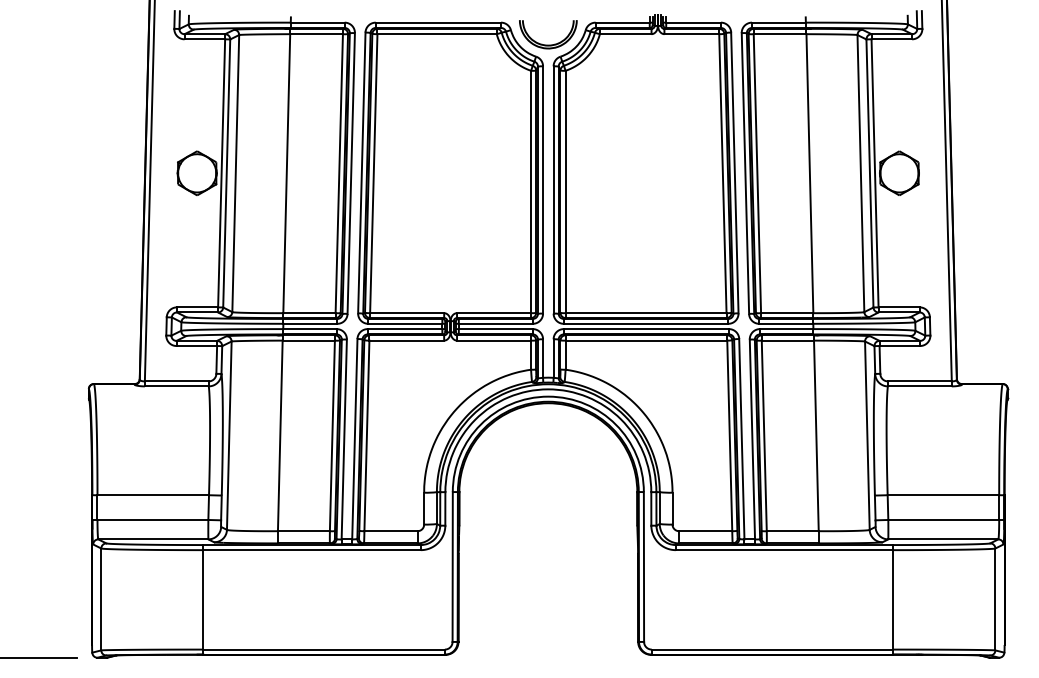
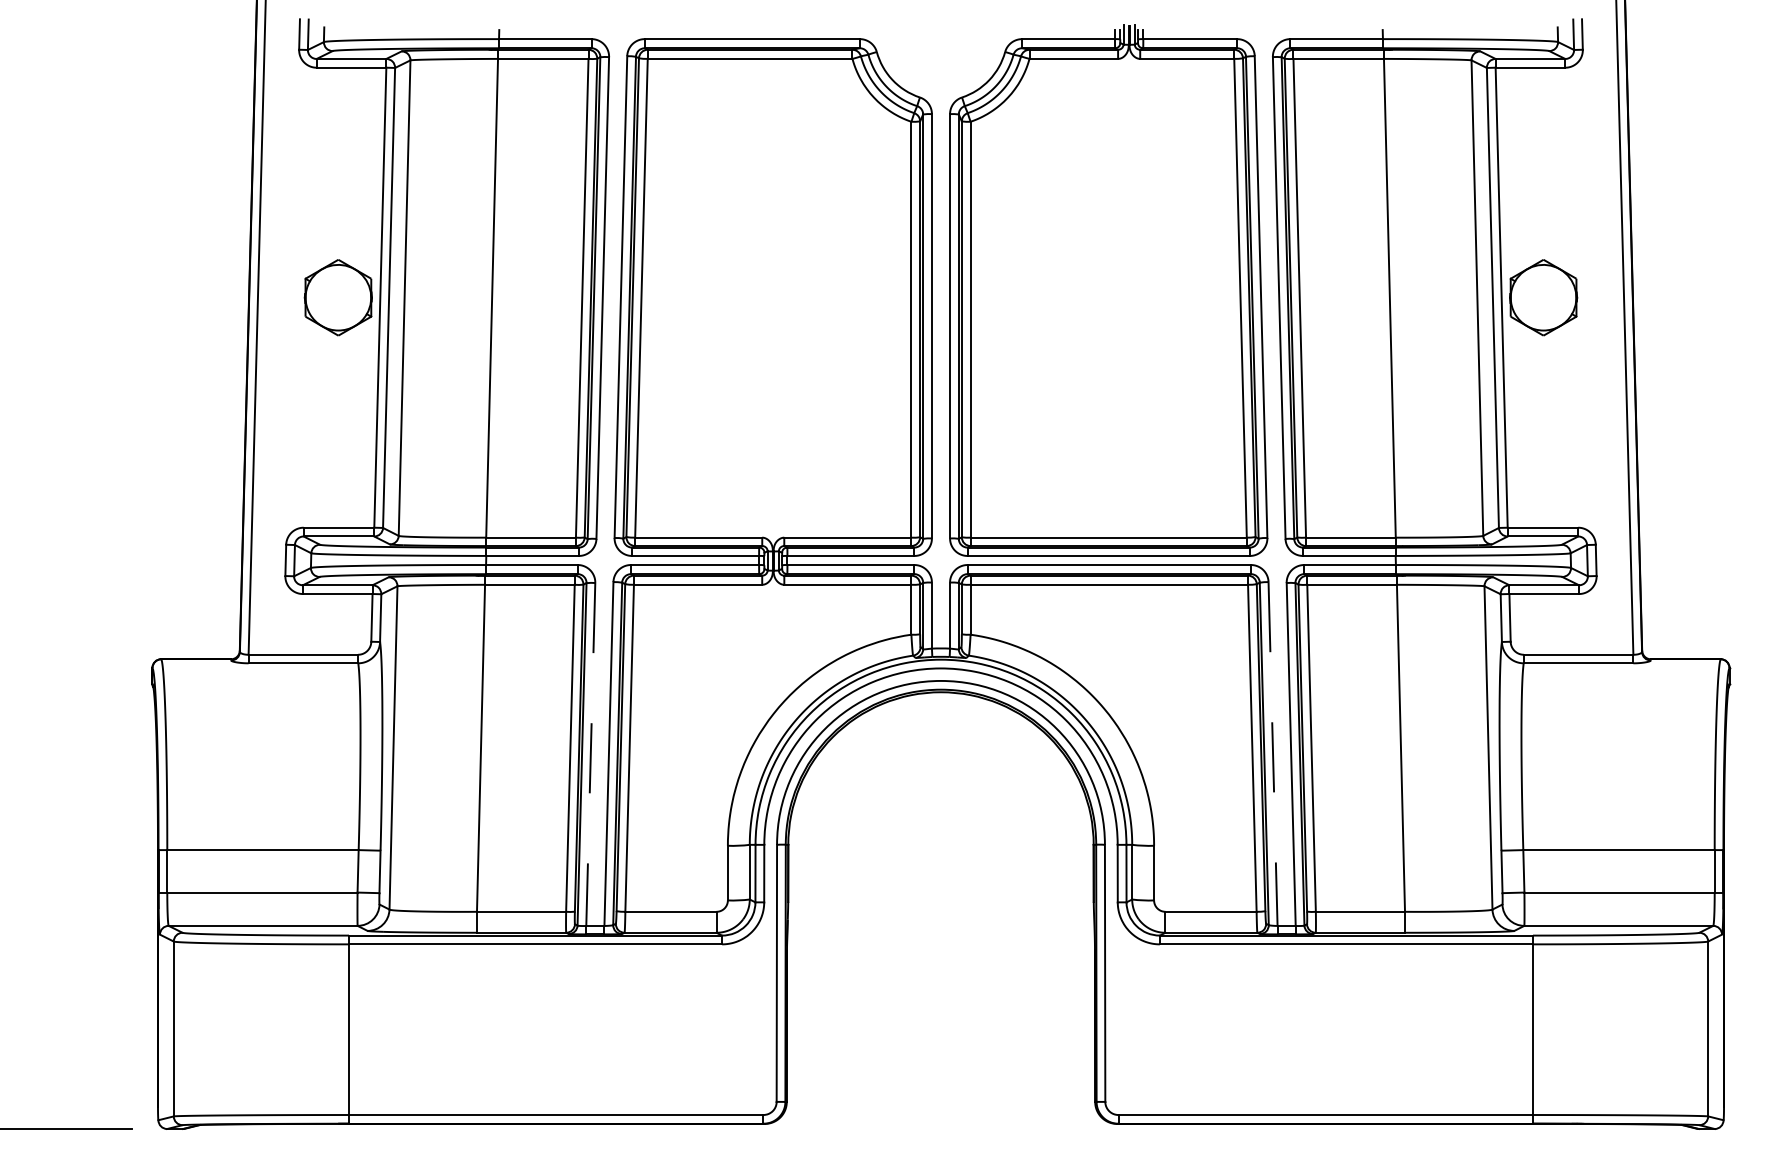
part: (548, 44) -> (941, 76), removed
line: (344, 439) -> (591, 754), solid -> dashed
line: (741, 439) -> (1272, 754), solid -> dashed

